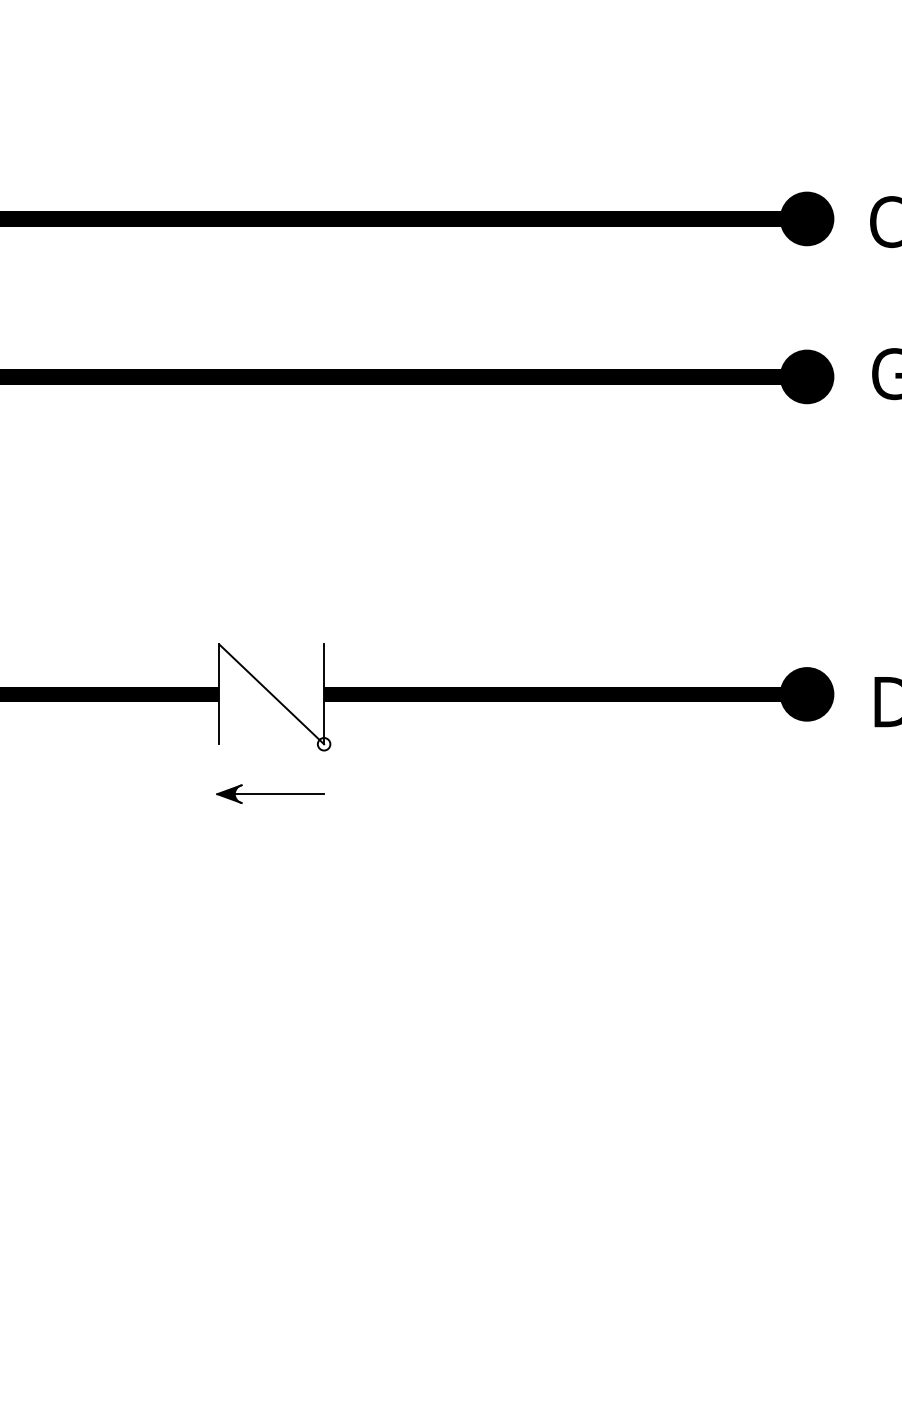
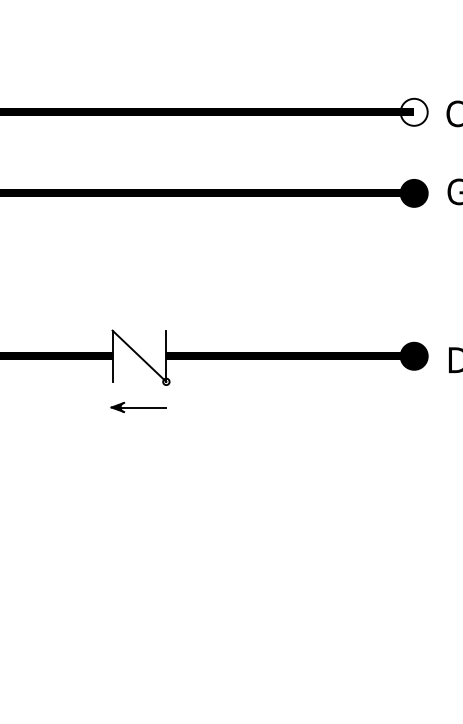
fill: (805, 217) -> (413, 111), removed

